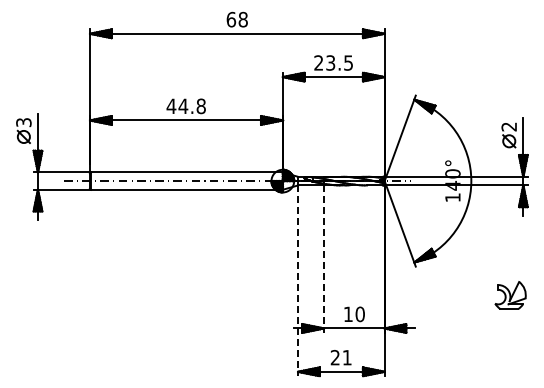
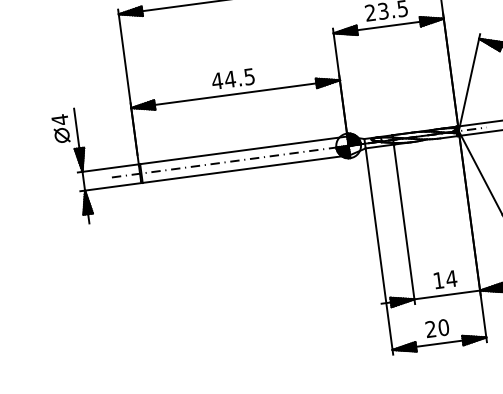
text: (200, 106) -> (248, 77), 44.8 -> 44.5
text: (23, 122) -> (59, 119), 3 -> 4
line: (324, 259) -> (405, 224), dashed -> solid
line: (298, 281) -> (380, 252), dashed -> solid
text: (360, 314) -> (451, 278), 10 -> 14
text: (346, 357) -> (442, 327), 21 -> 20

